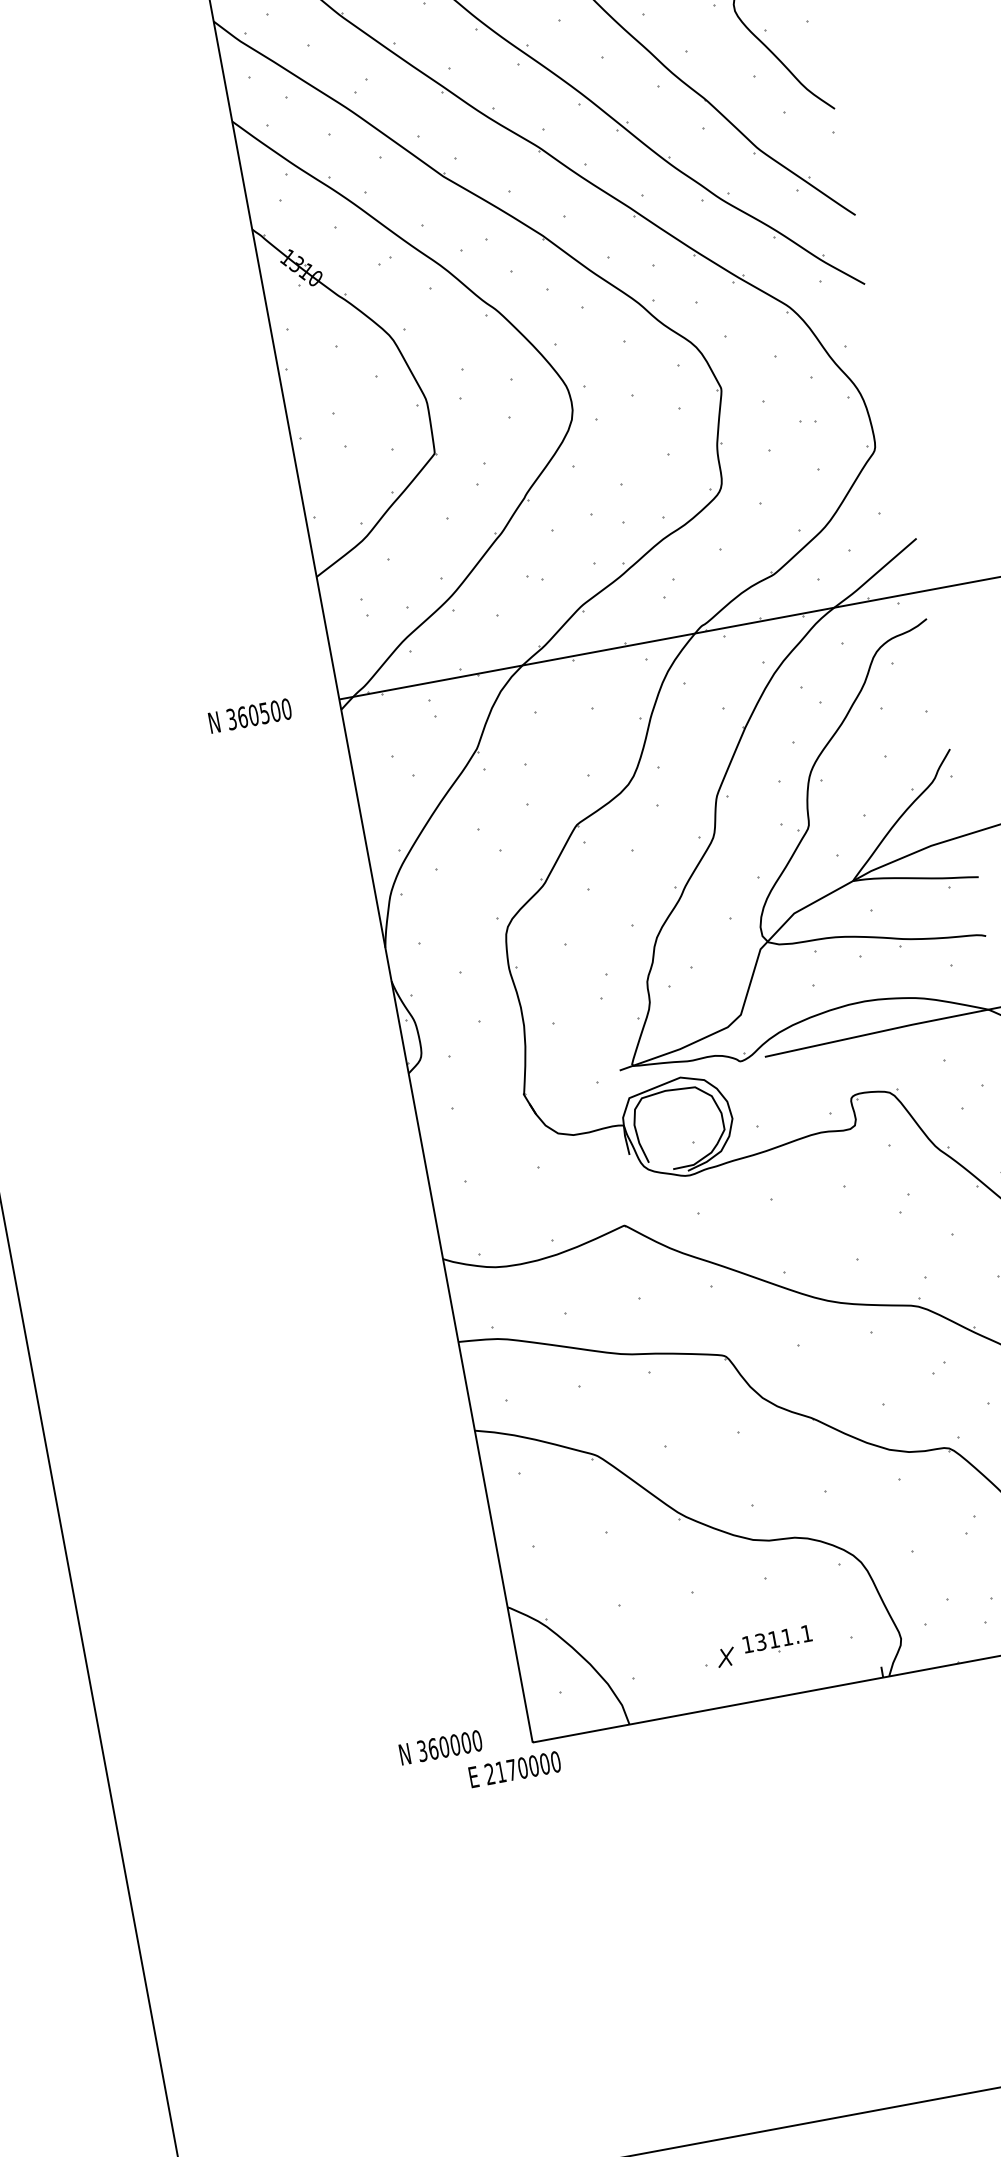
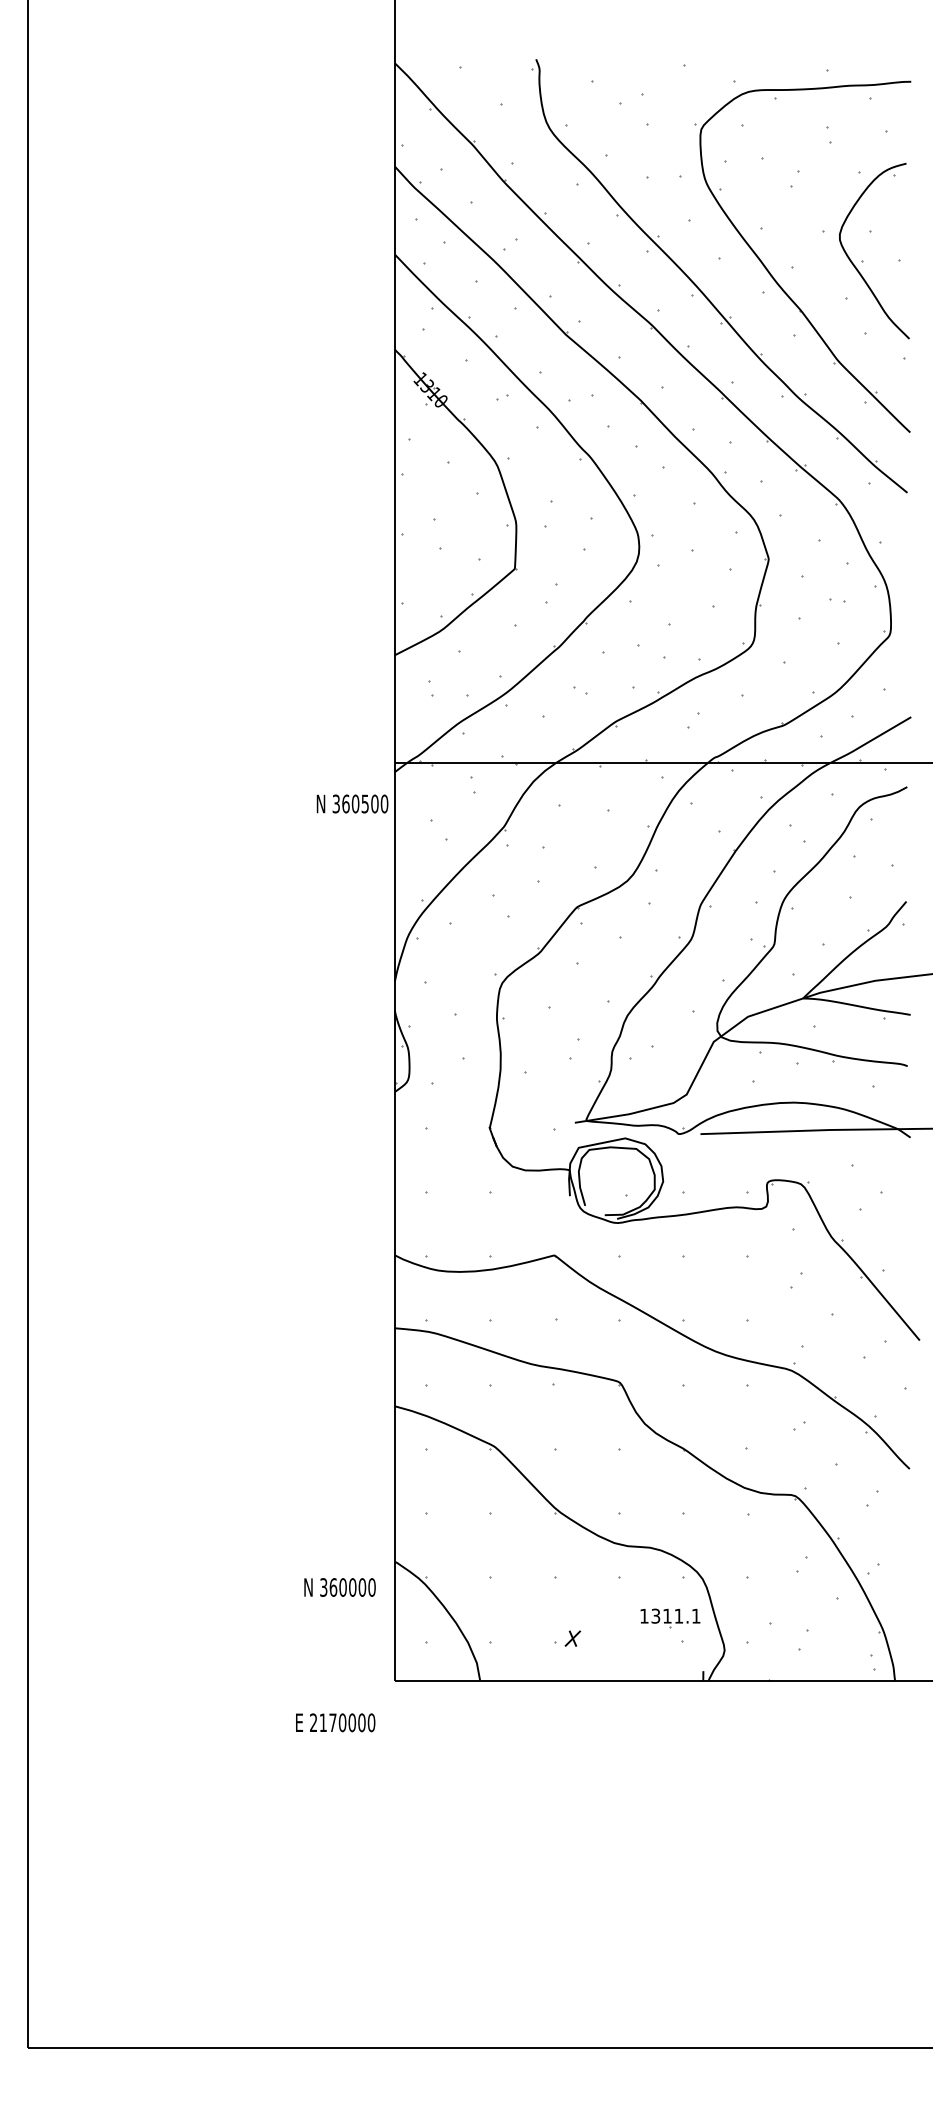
text: (250, 715) -> (352, 803), moved
part: (778, 1641) -> (670, 1618), moved
text: (440, 1747) -> (339, 1587), moved
text: (514, 1769) -> (335, 1722), moved

